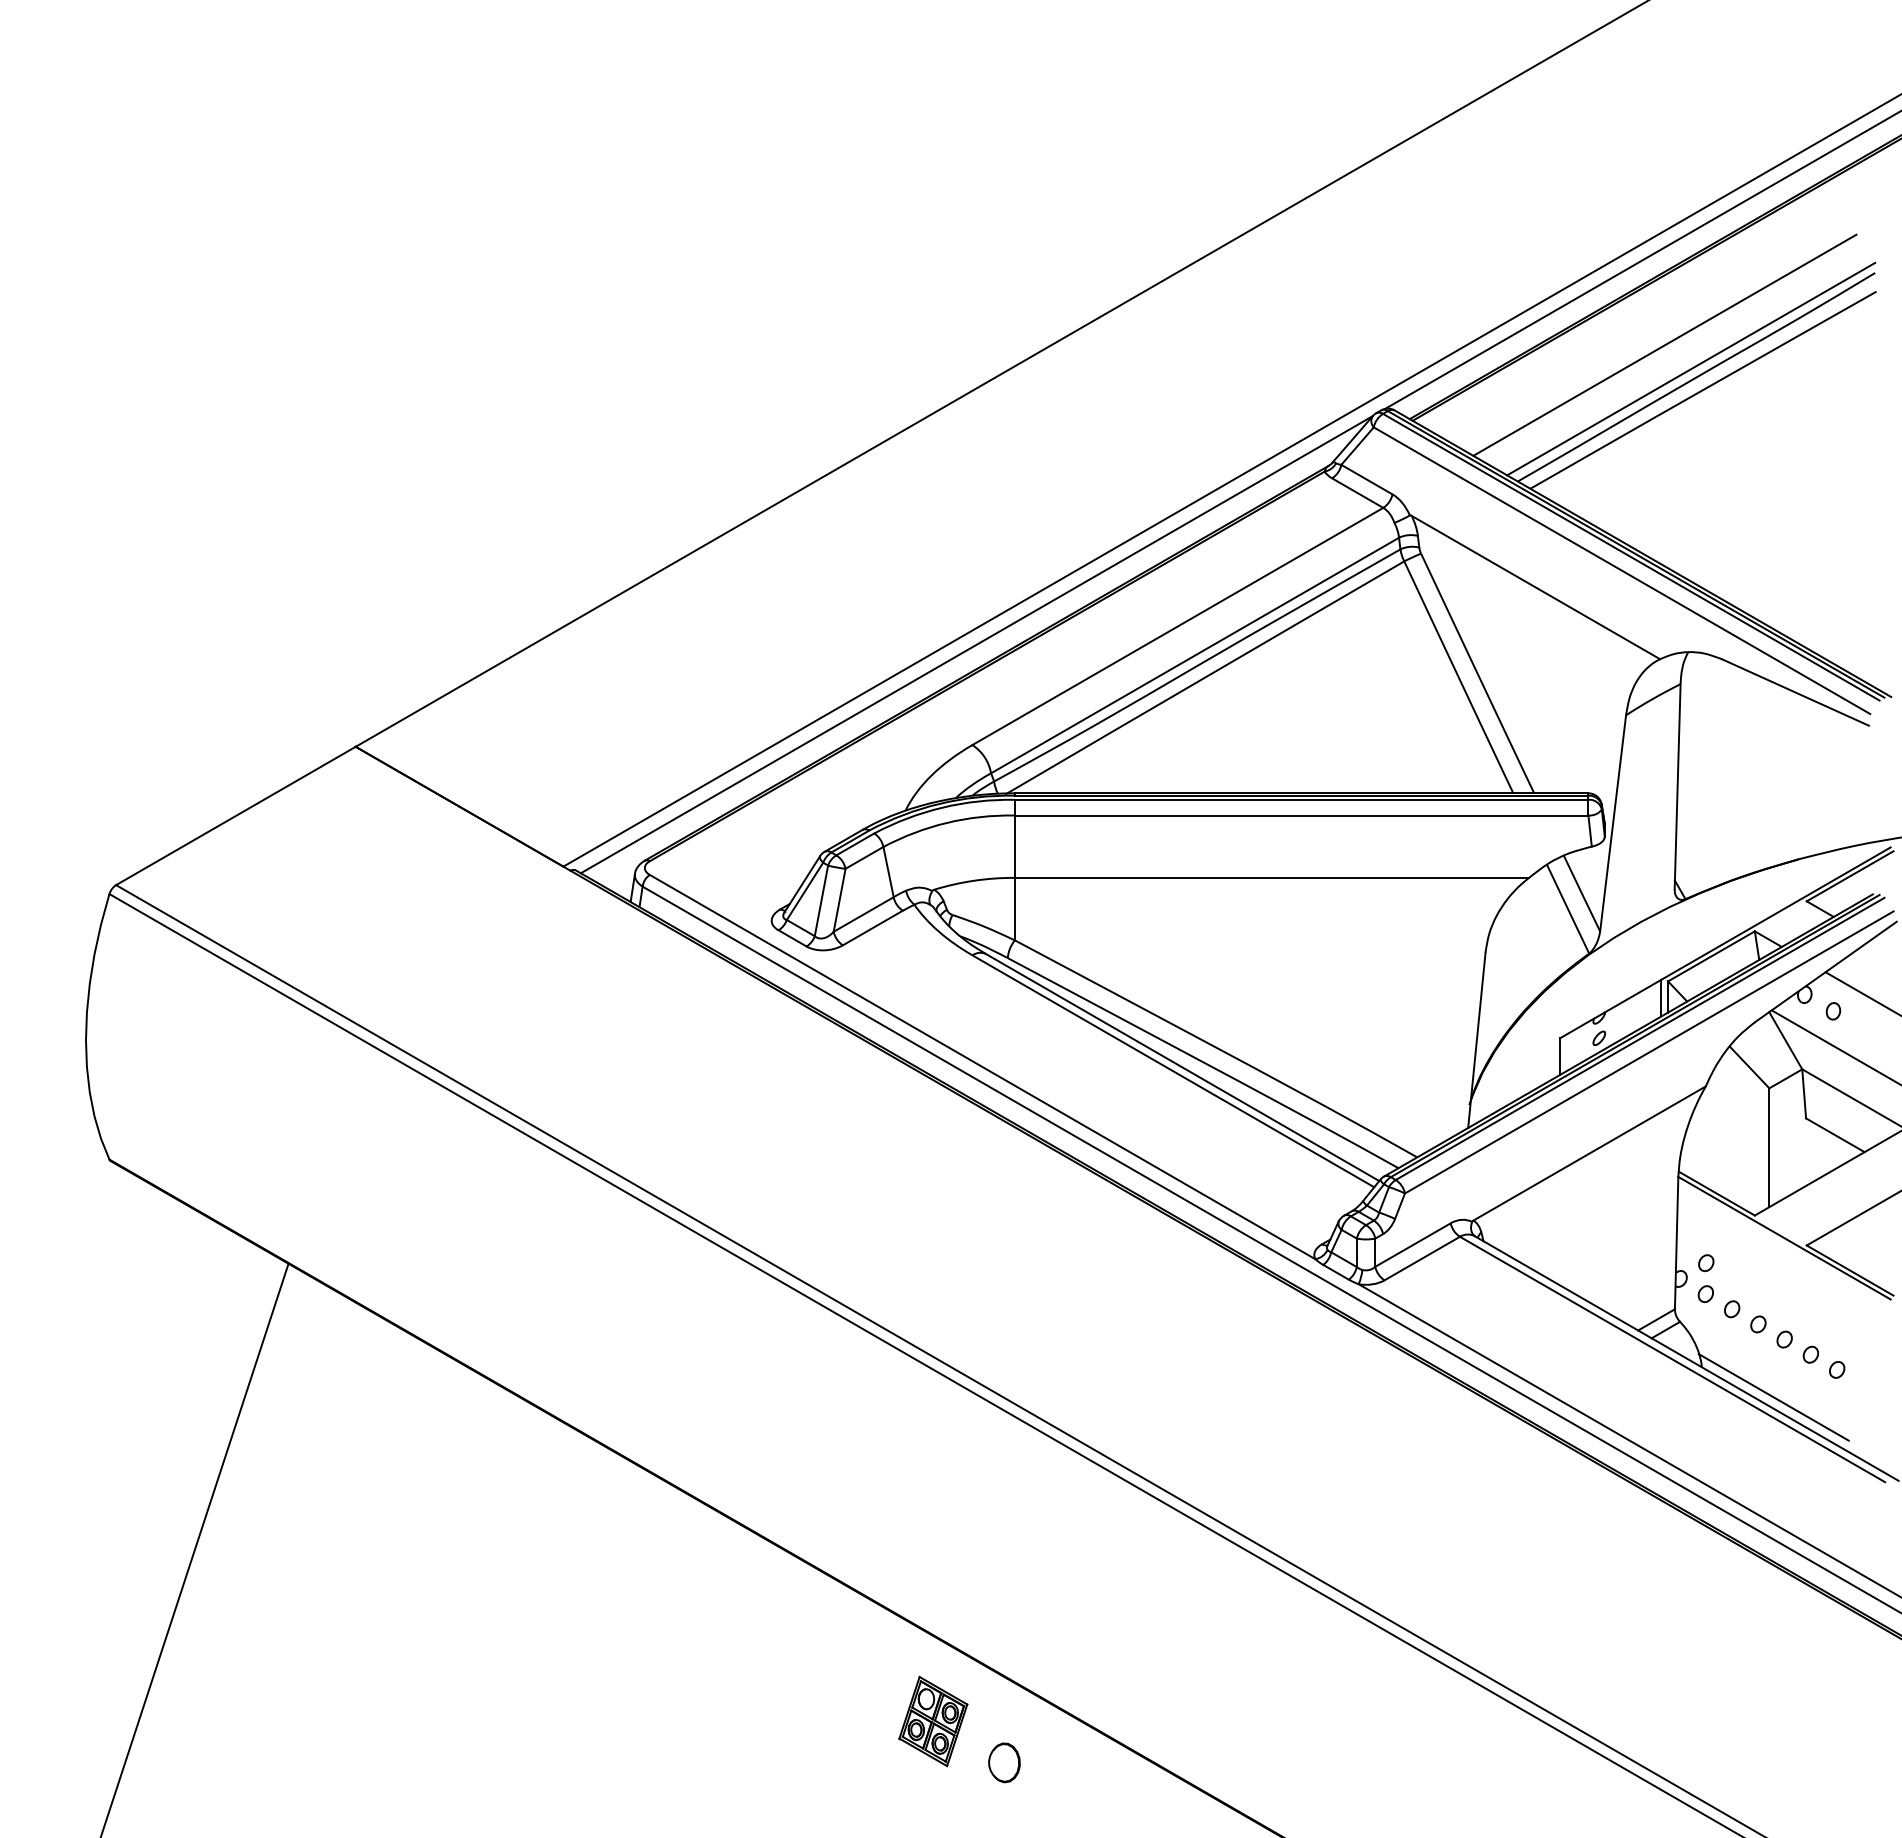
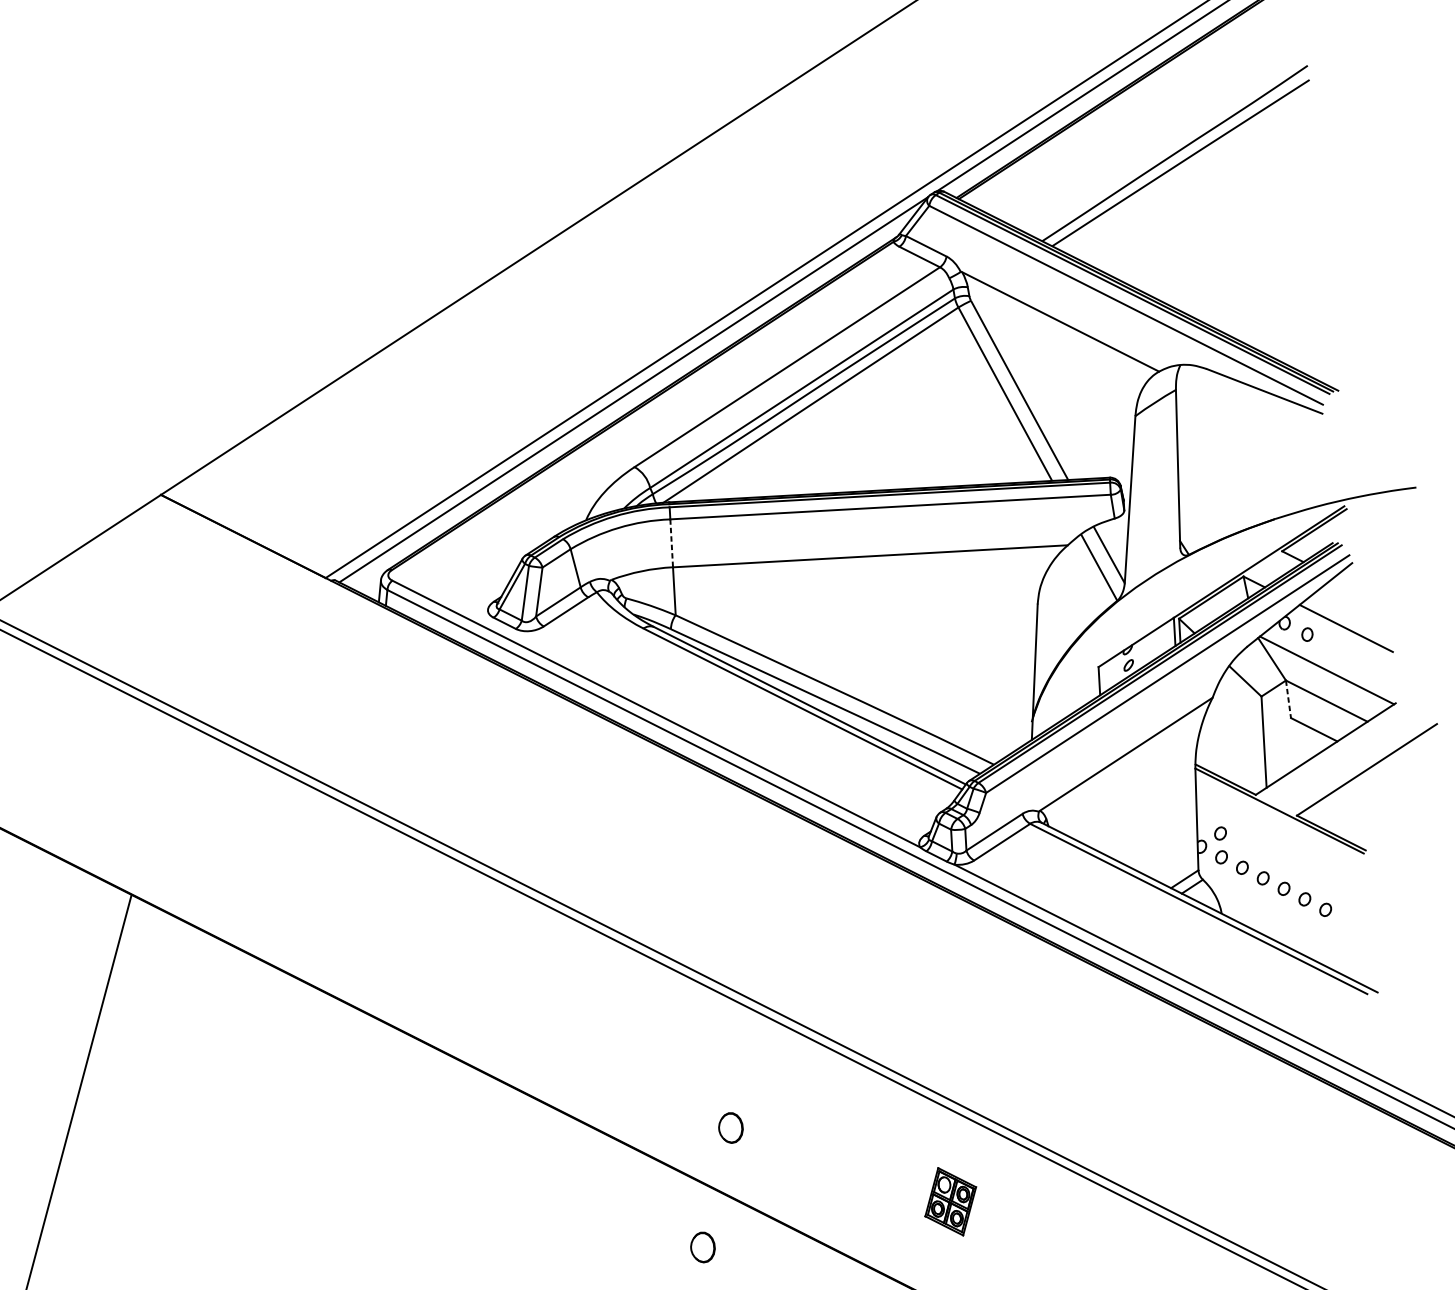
line: (1664, 344) -> (1149, 129), removed
line: (1691, 368) -> (1170, 146), removed
line: (1014, 847) -> (671, 543), solid -> dashed
line: (1804, 1093) -> (1288, 699), solid -> dashed
line: (1773, 1397) -> (1277, 933), removed
part: (1049, 1609) -> (730, 1127), added
part: (933, 1721) -> (950, 1201), moved

